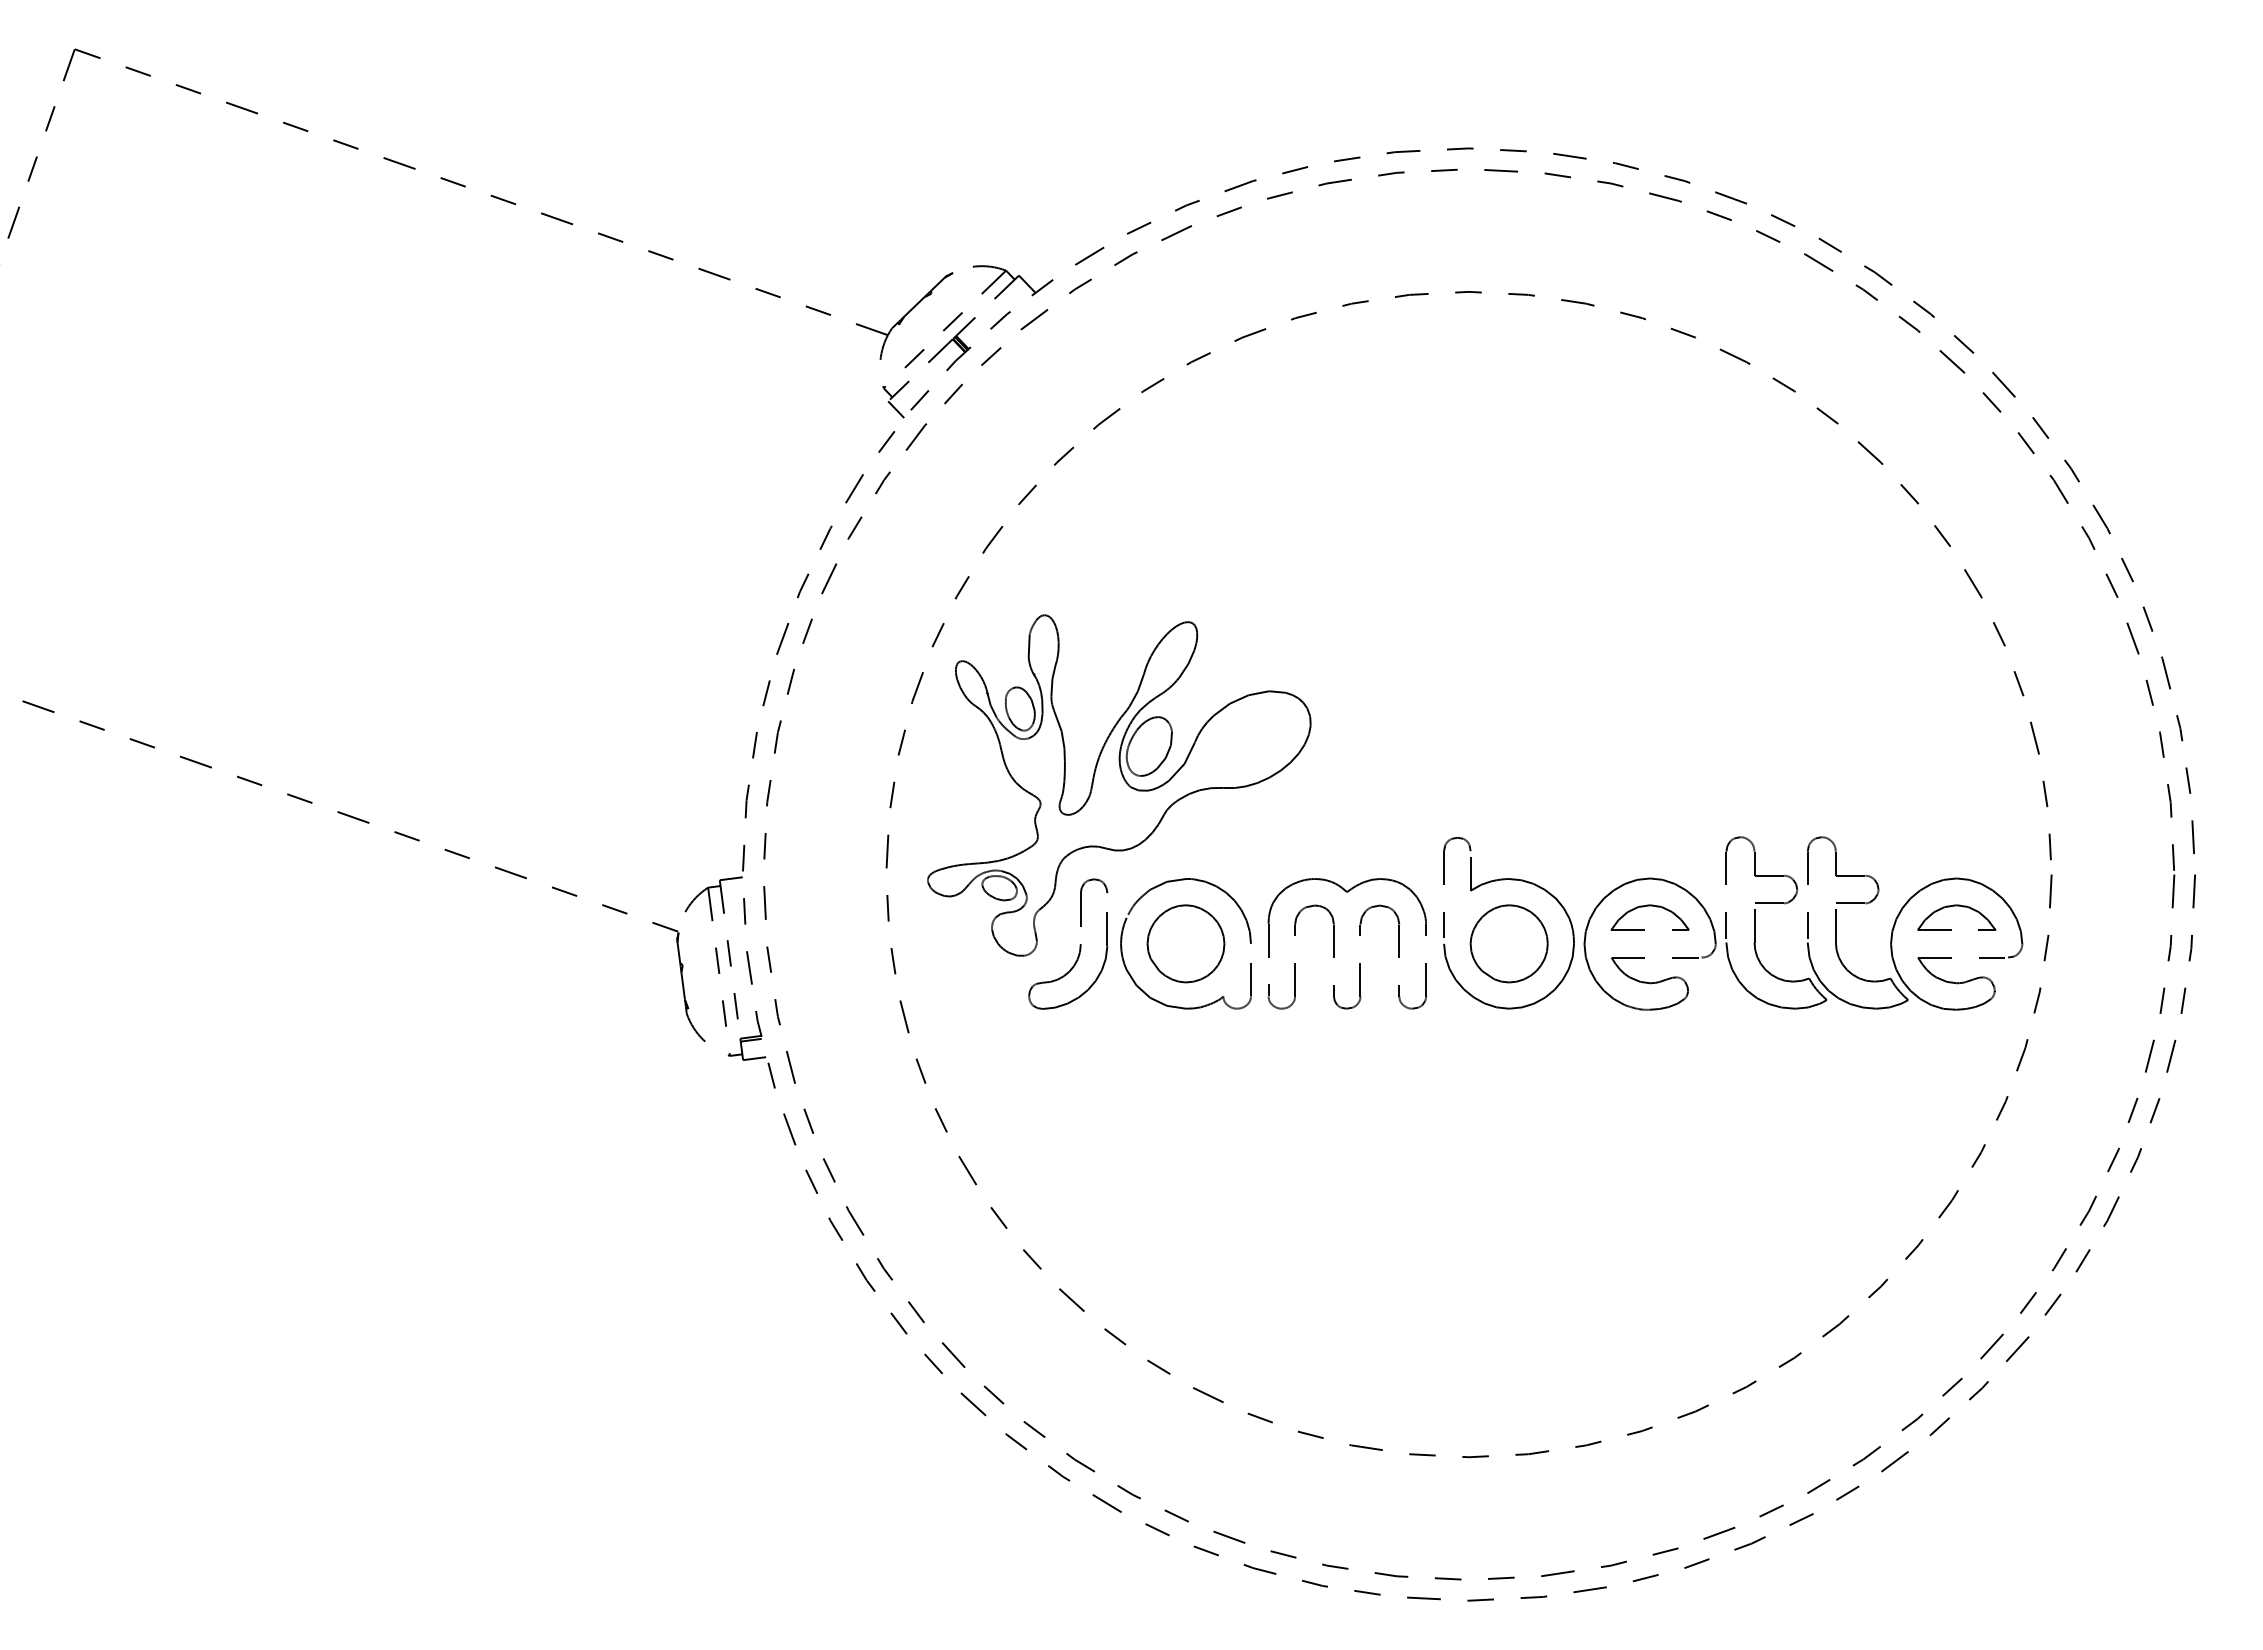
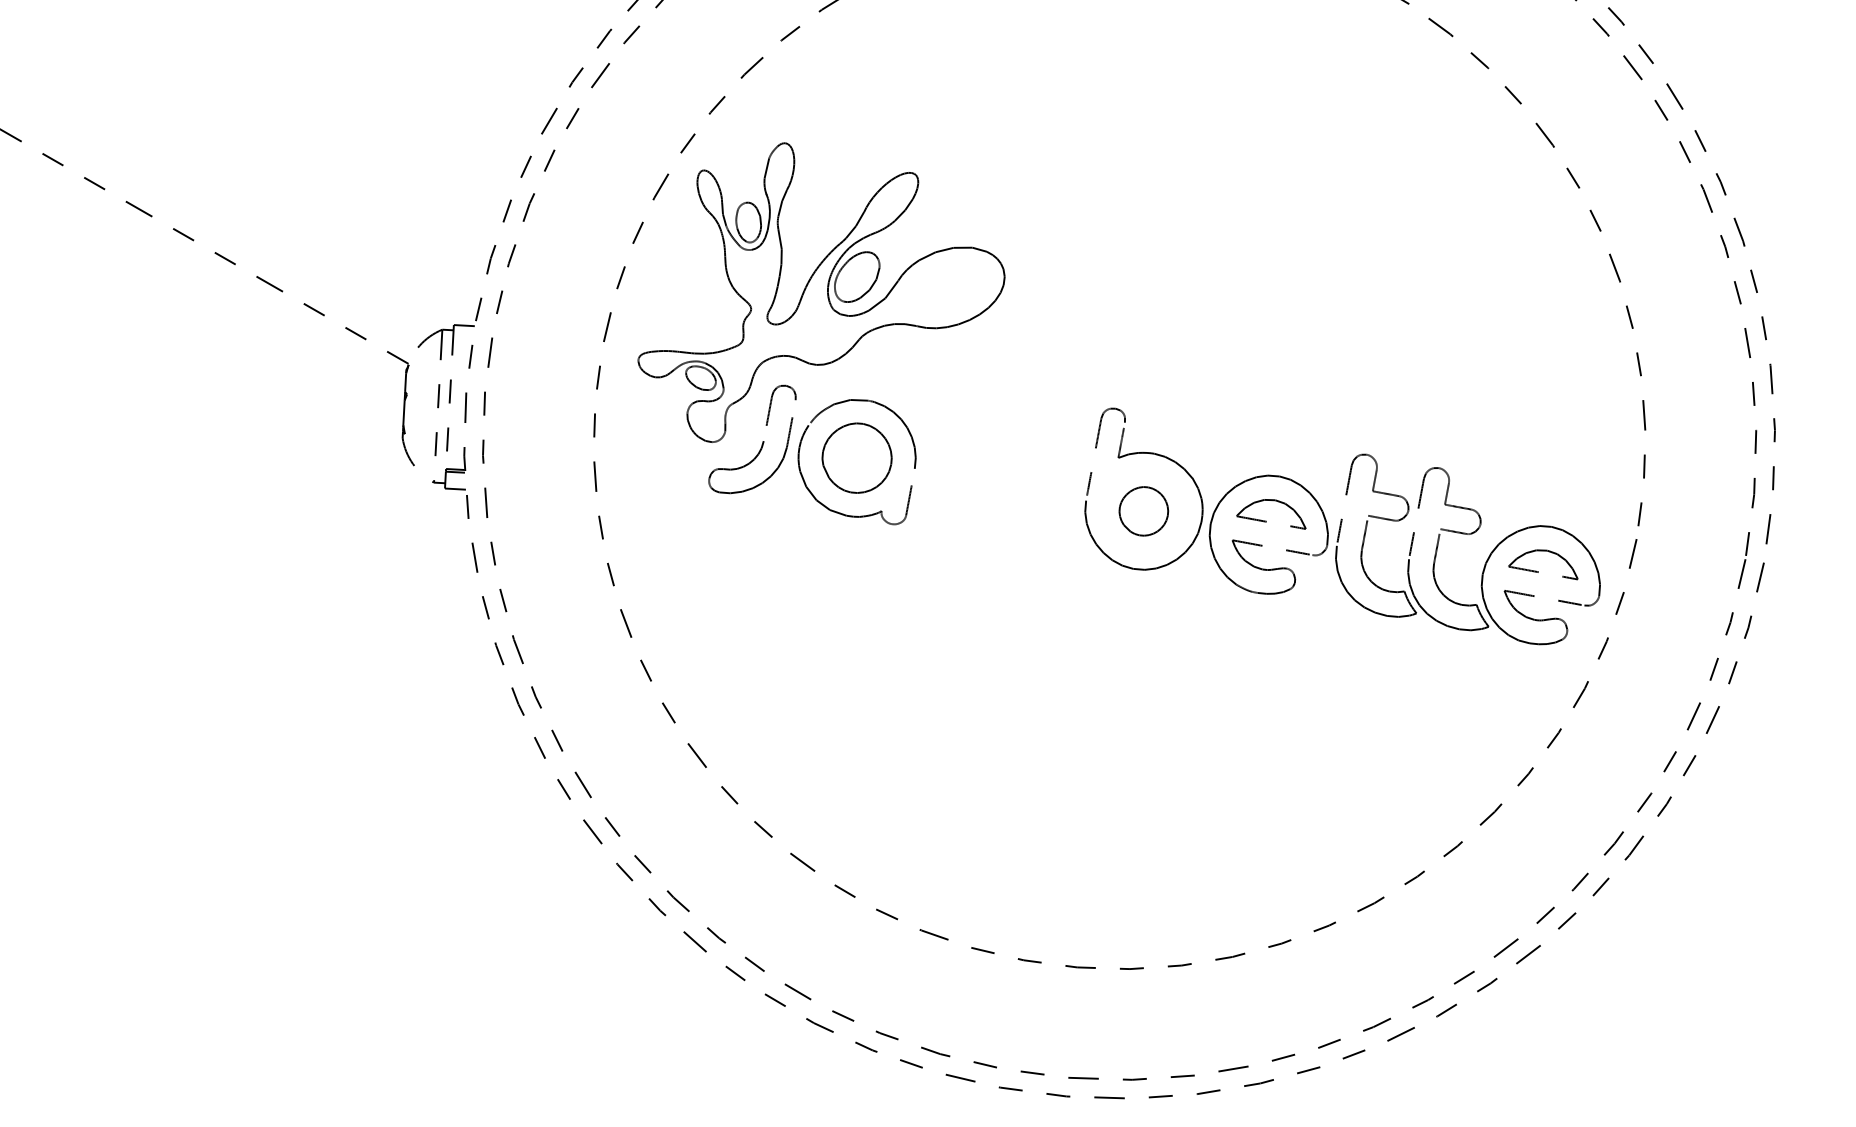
part: (1334, 943) -> (988, 482), removed
part: (1508, 943) -> (1143, 510), size x0.7

